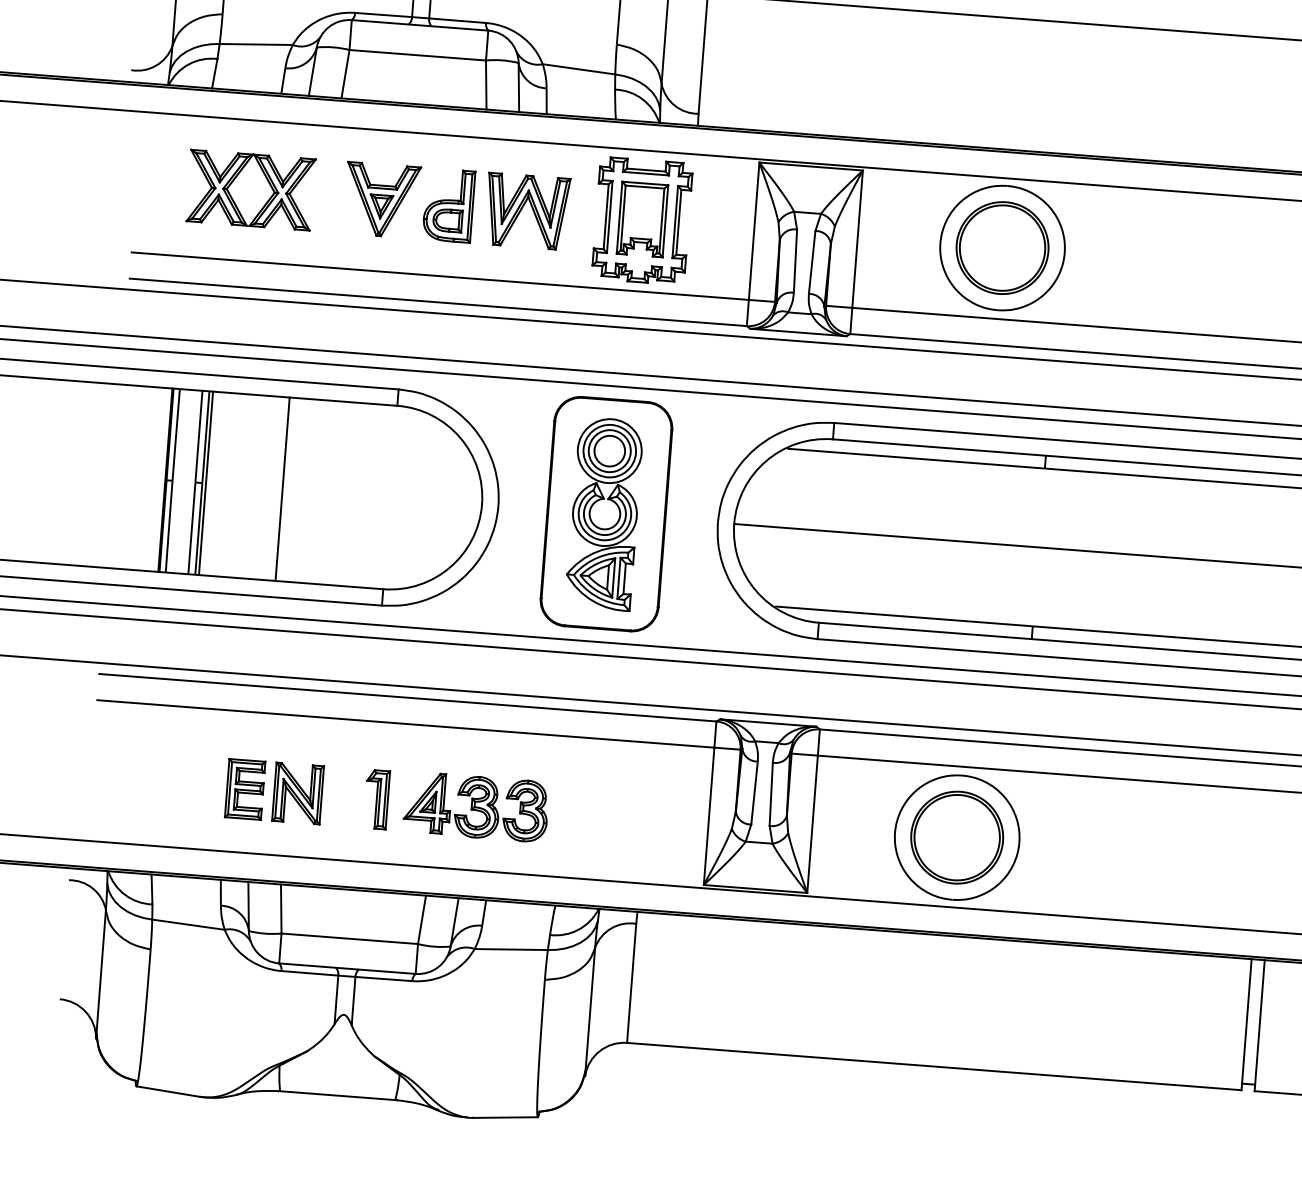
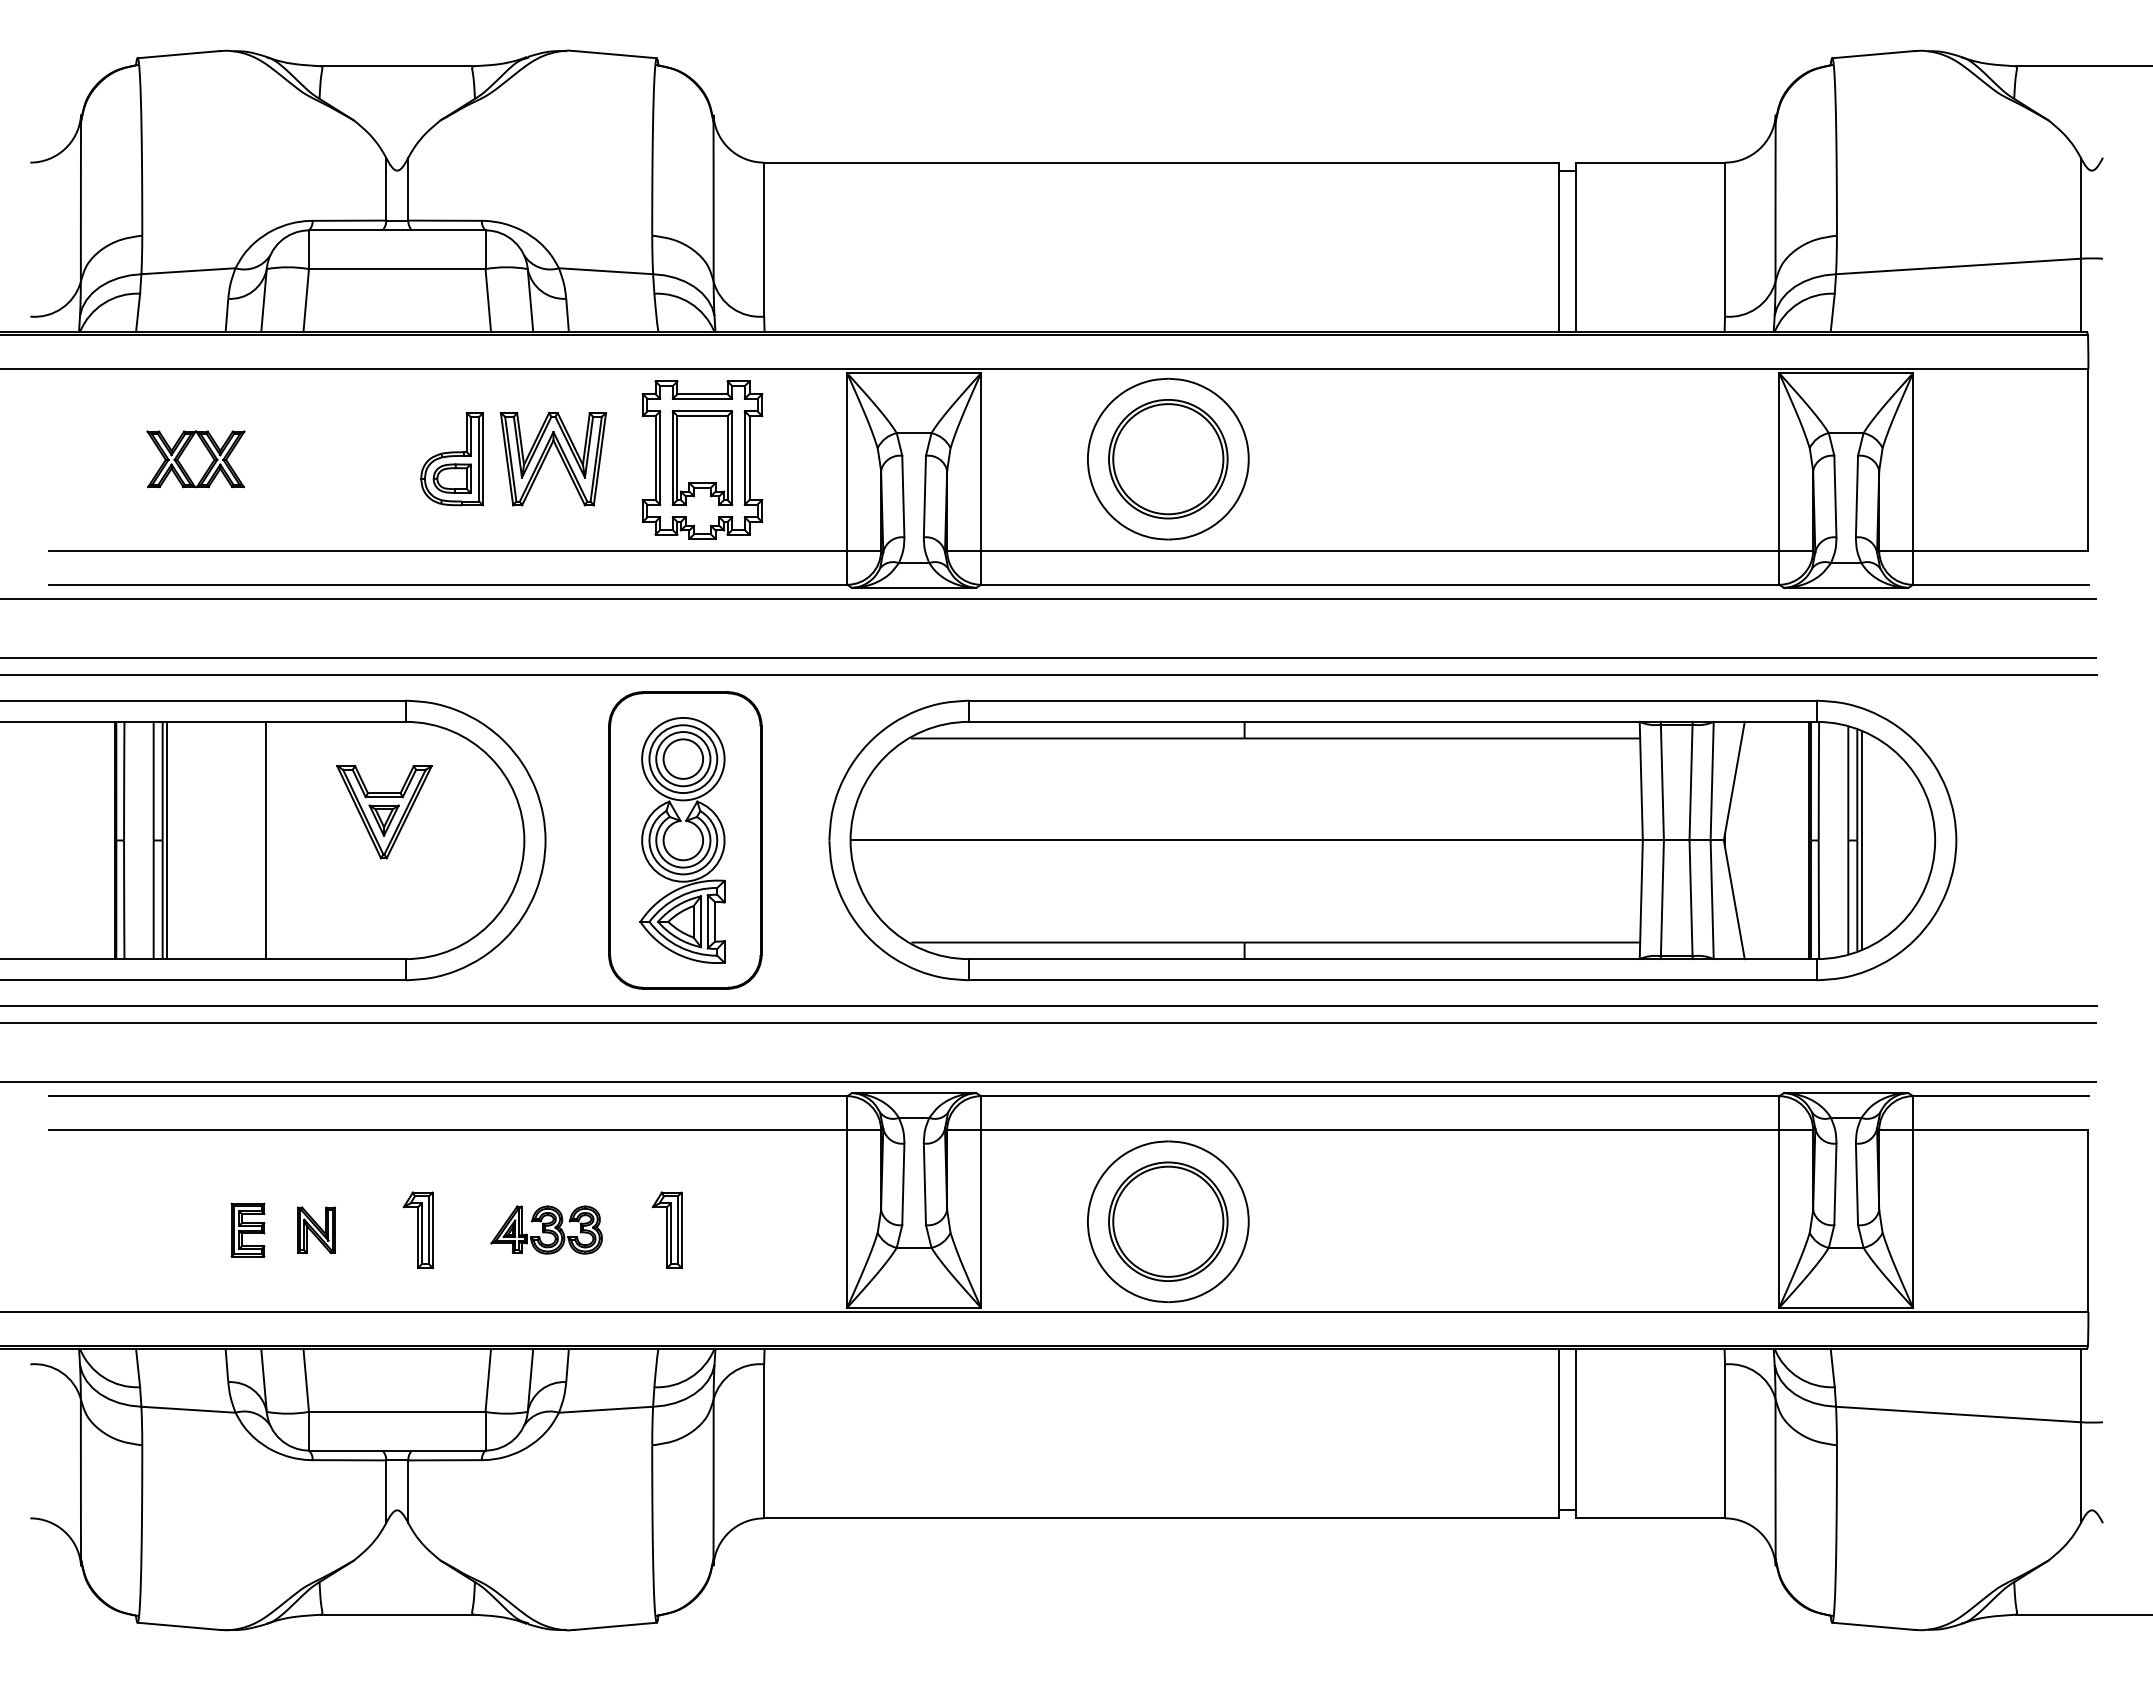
part: (250, 190) -> (195, 459), size x0.6
part: (381, 200) -> (384, 812), moved
part: (244, 788) -> (247, 1229), size x0.7
part: (298, 792) -> (316, 1229), size x0.6
part: (475, 806) -> (546, 1229), size x0.6
part: (568, 813) -> (666, 1229), added

